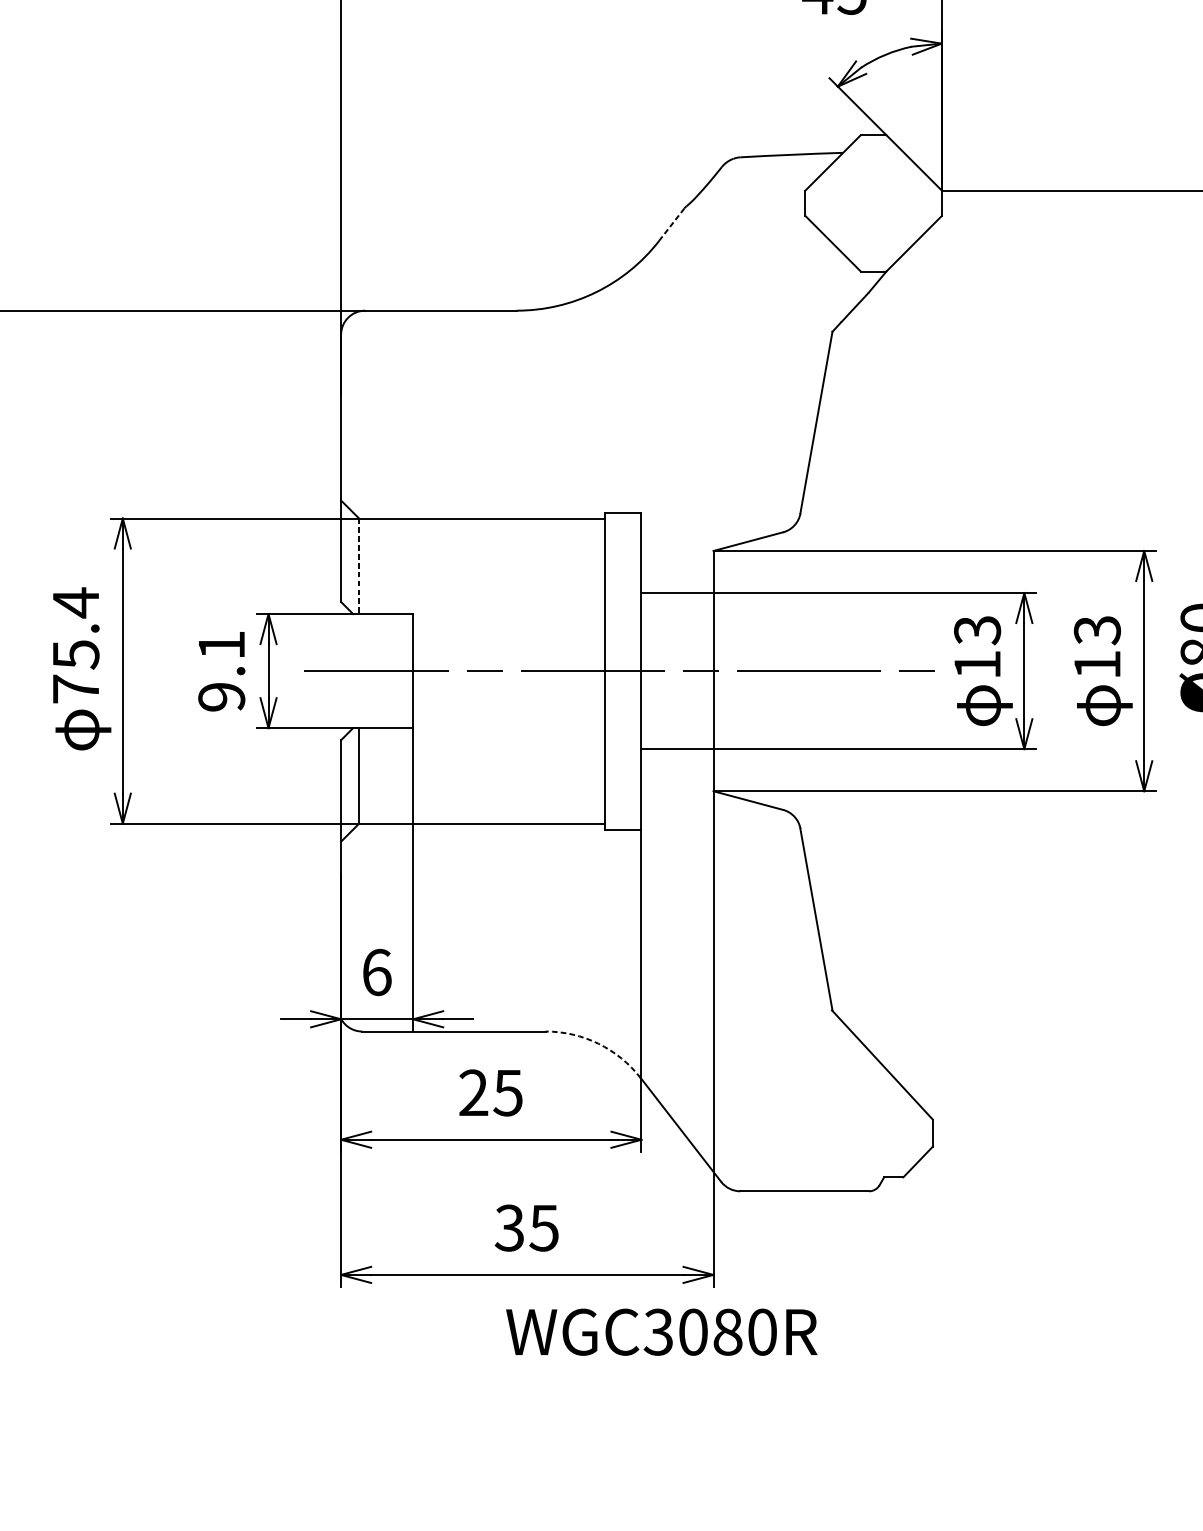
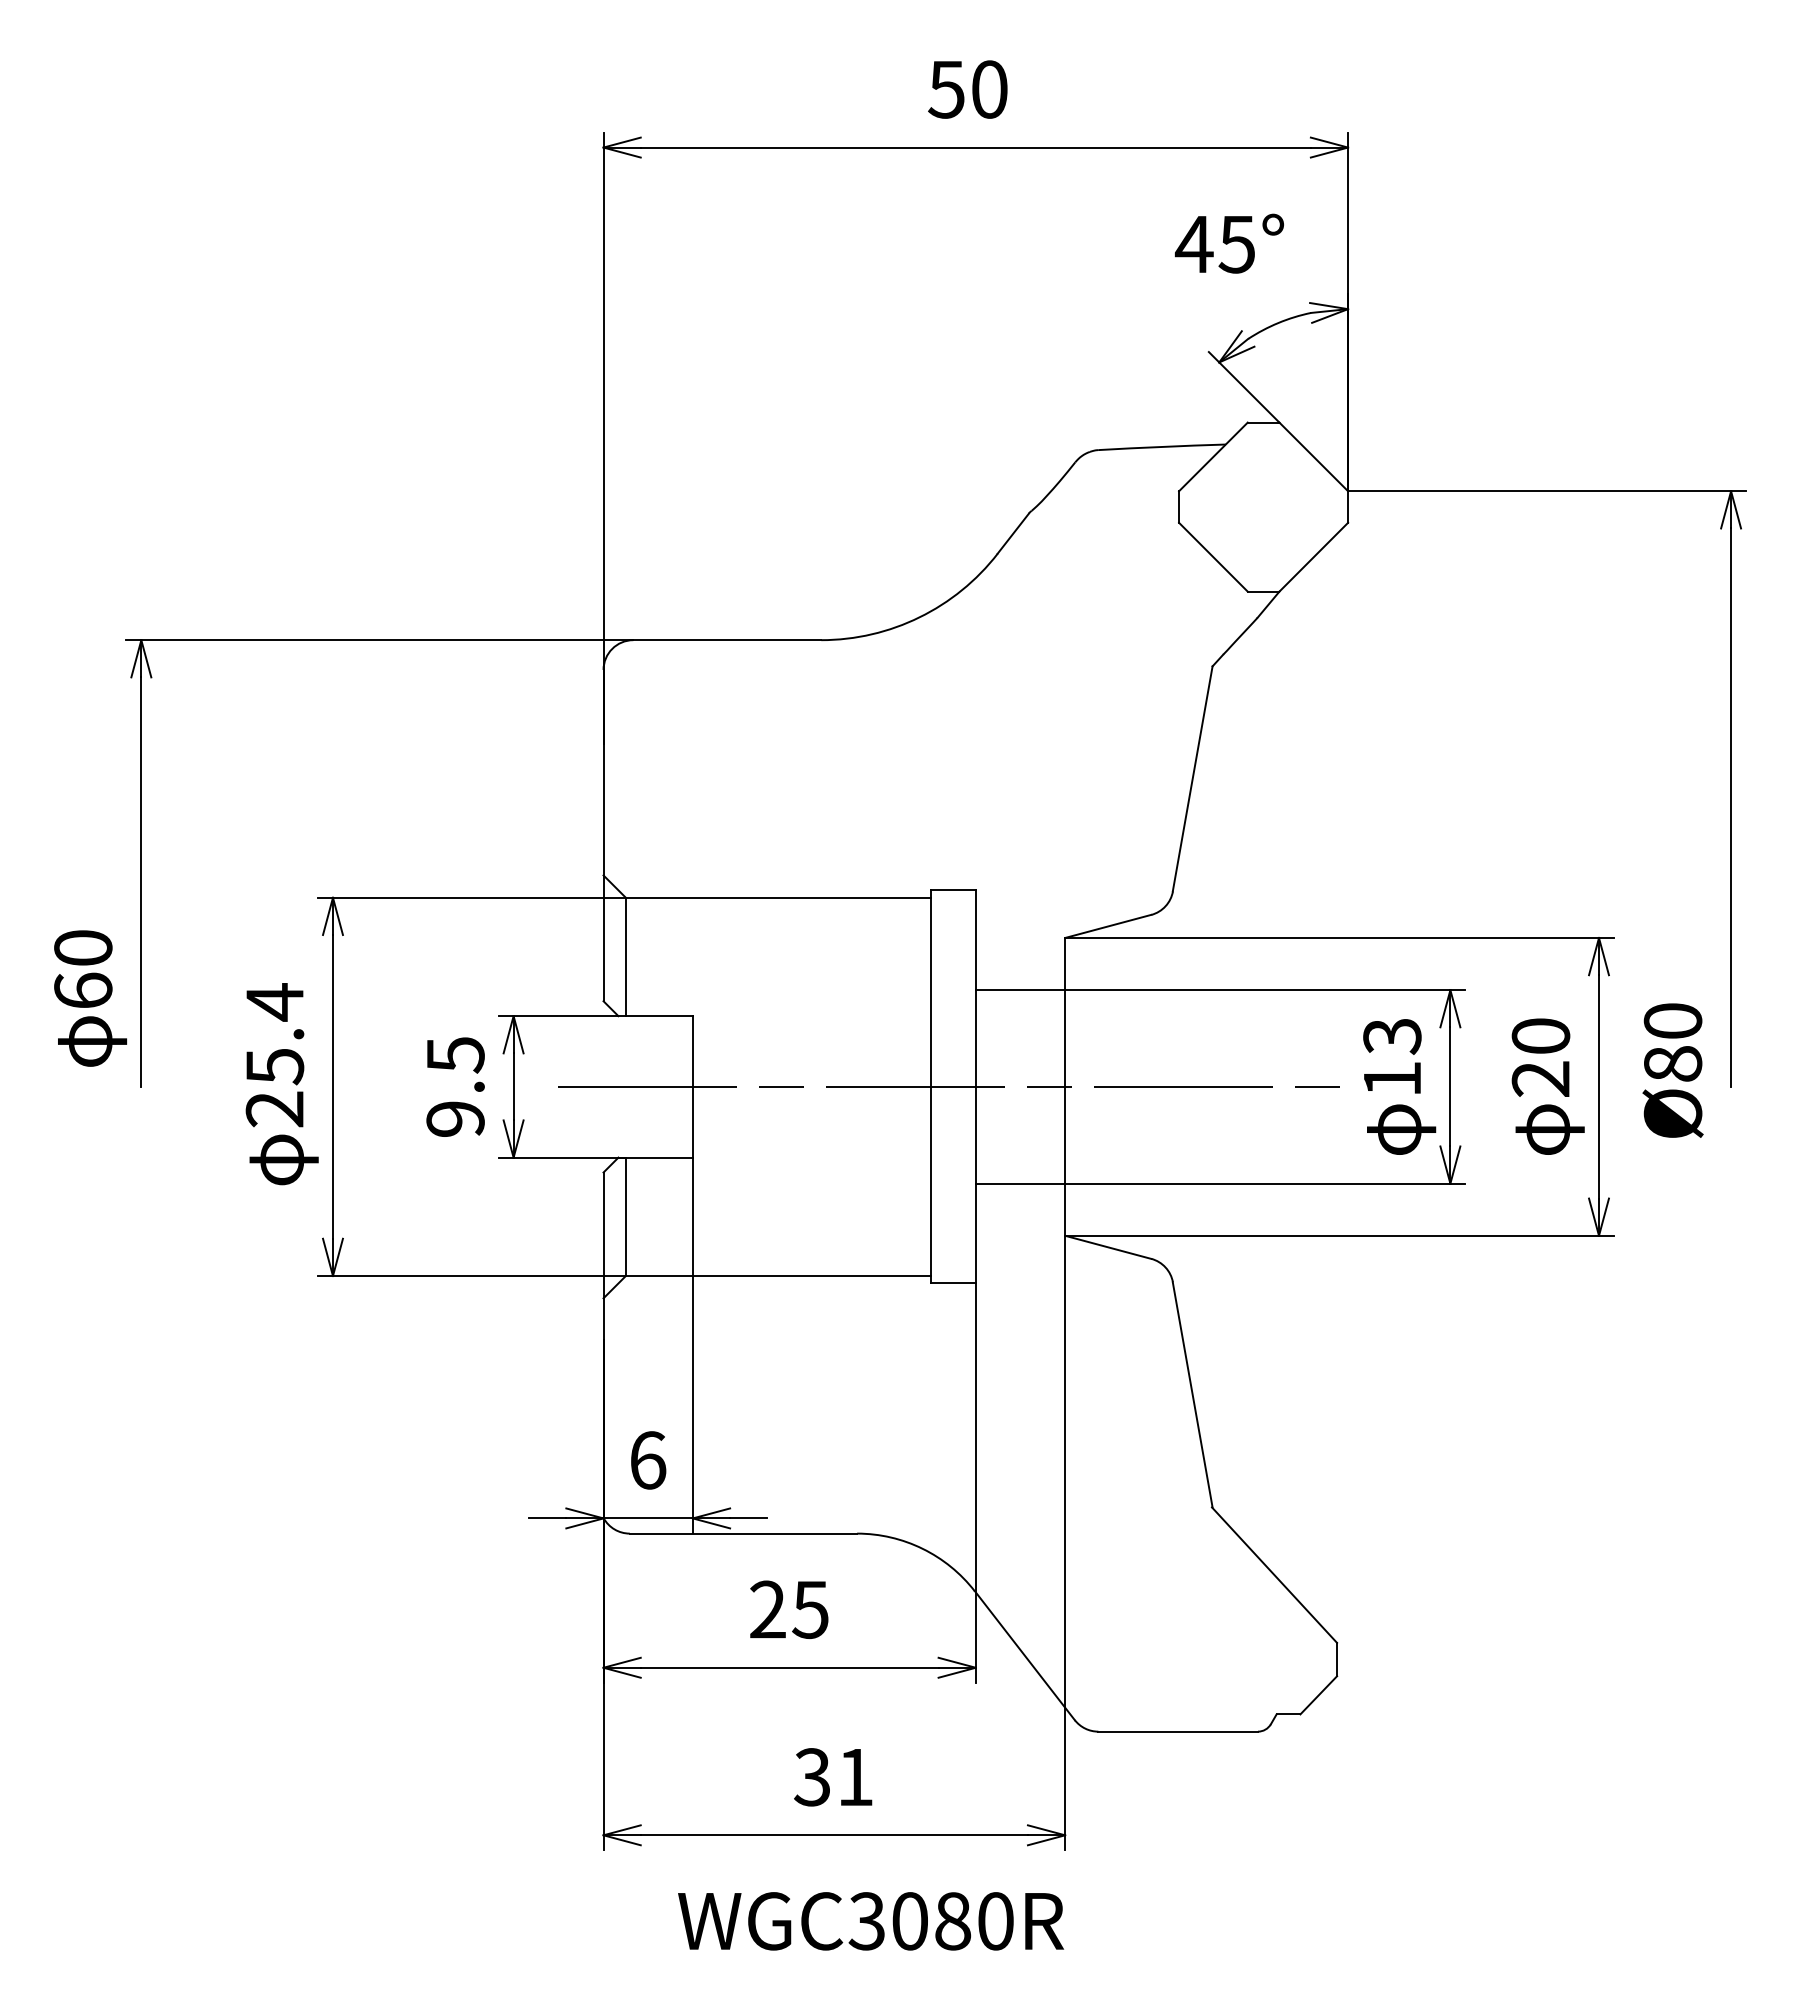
line: (671, 224) -> (1013, 533), dashed -> solid
line: (358, 566) -> (625, 957), dashed -> solid
text: (221, 645) -> (455, 1055), 9.1 -> 9.5
text: (1097, 647) -> (1540, 1057), 13 -> 20
text: (75, 689) -> (274, 1109), 75.4 -> 25.4
arc: (598, 1043) -> (922, 1548), dashed -> solid
text: (543, 1228) -> (854, 1777), 35 -> 31
text: (662, 1332) -> (871, 1921), moved

